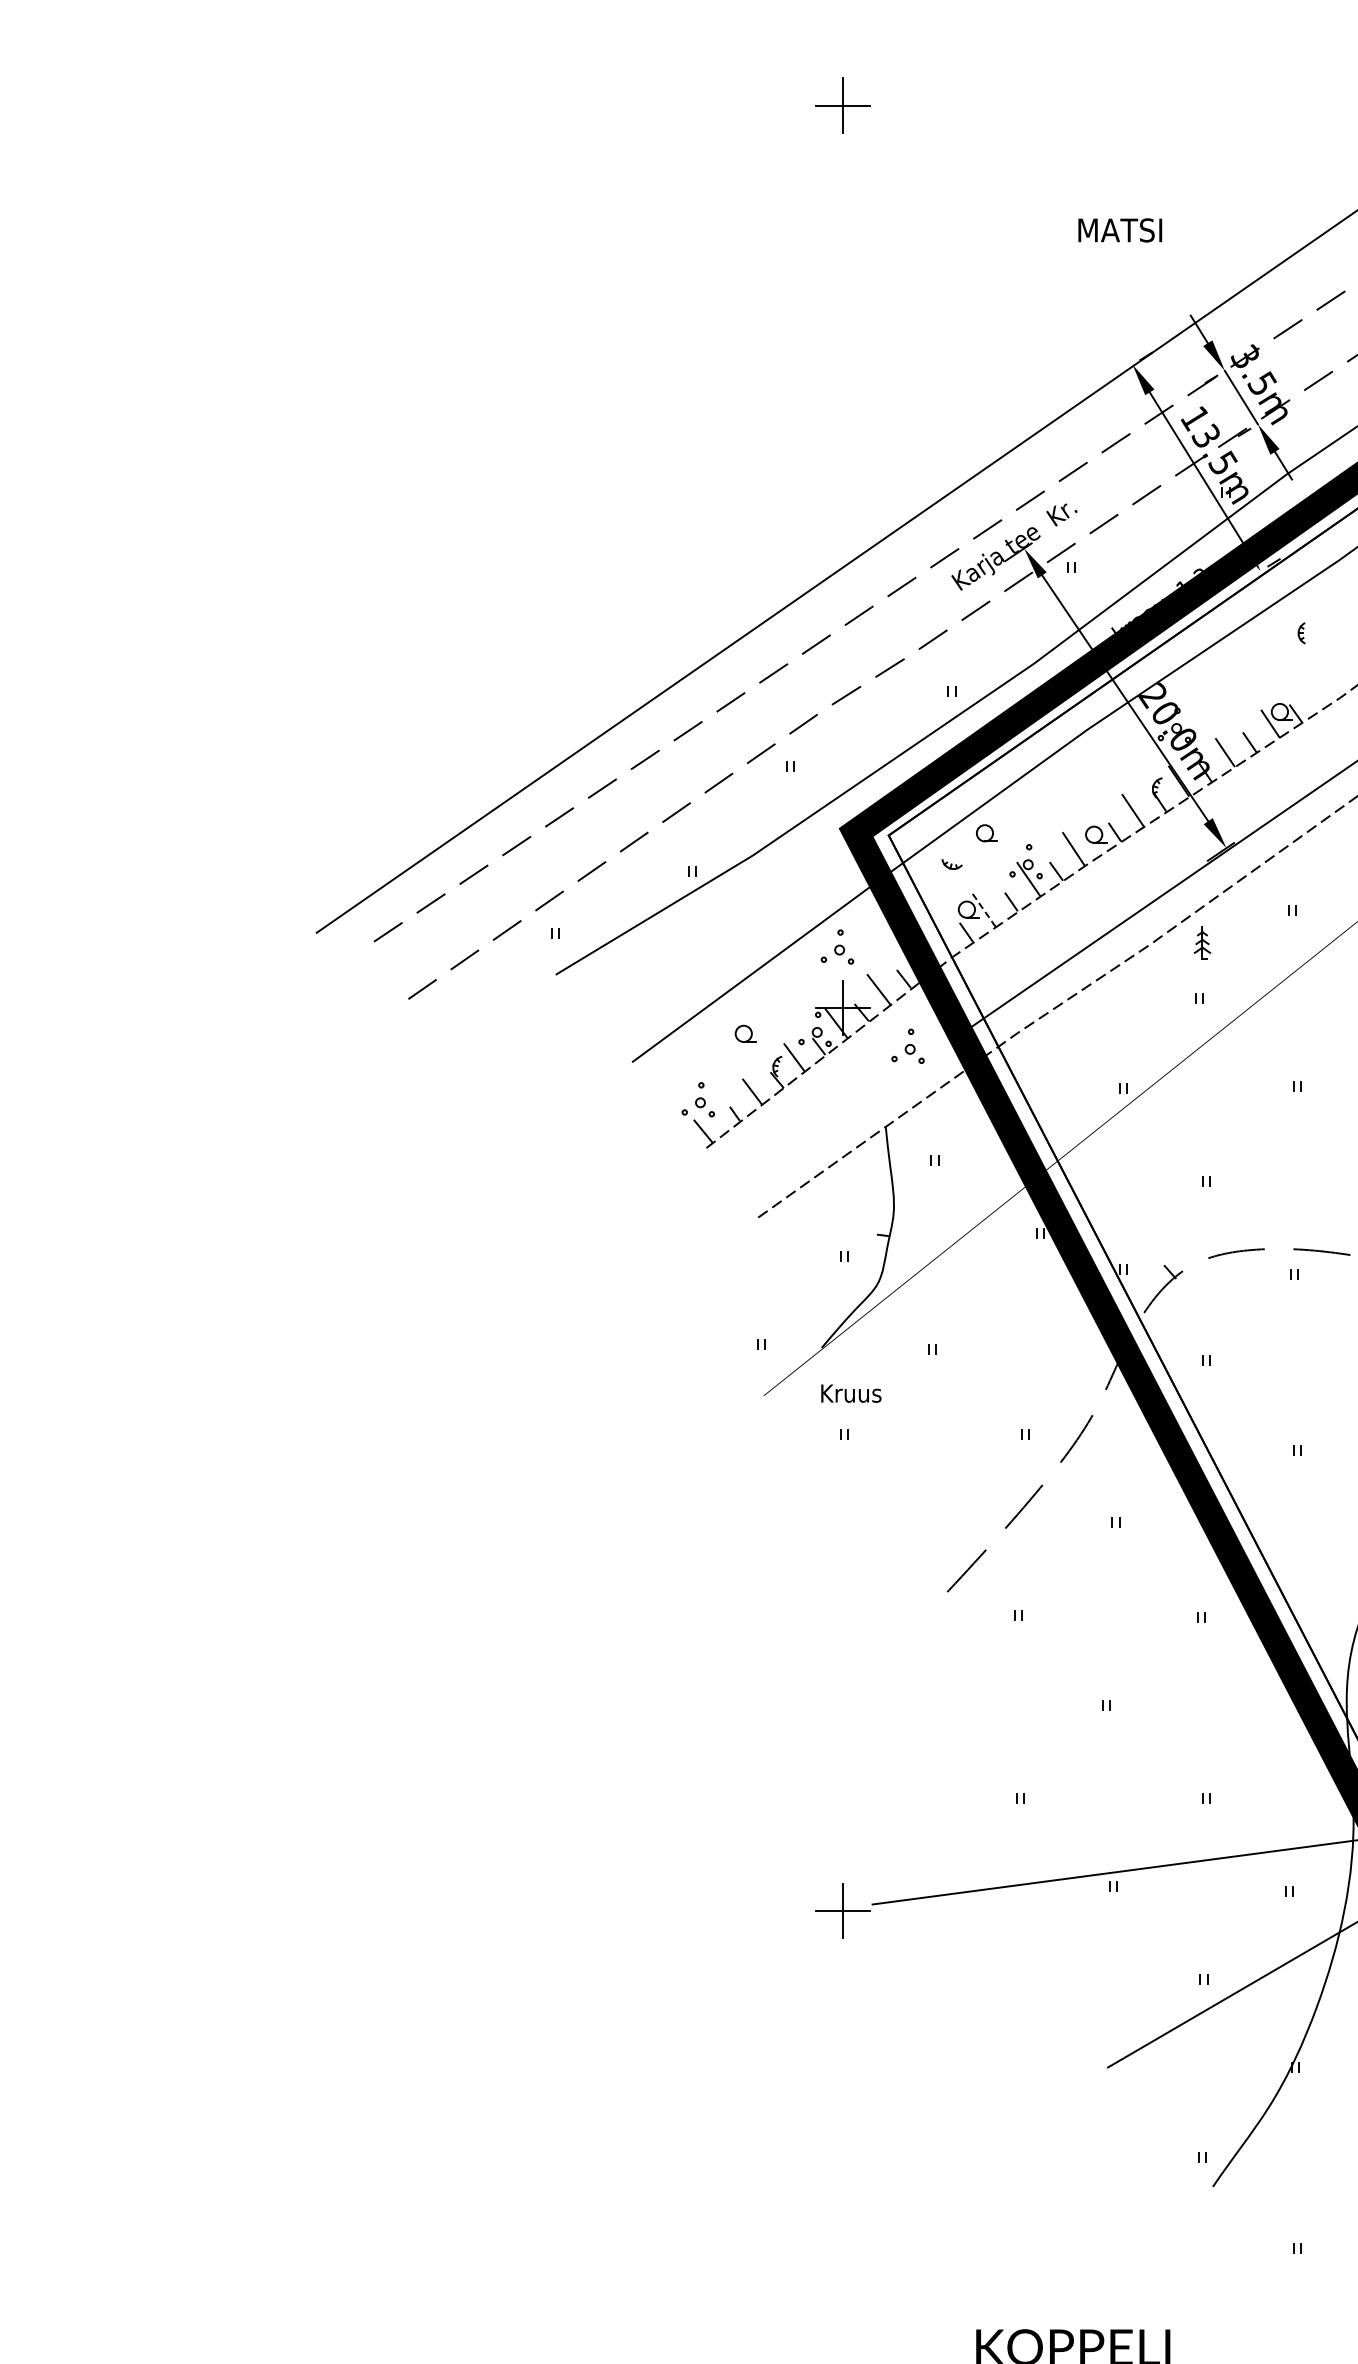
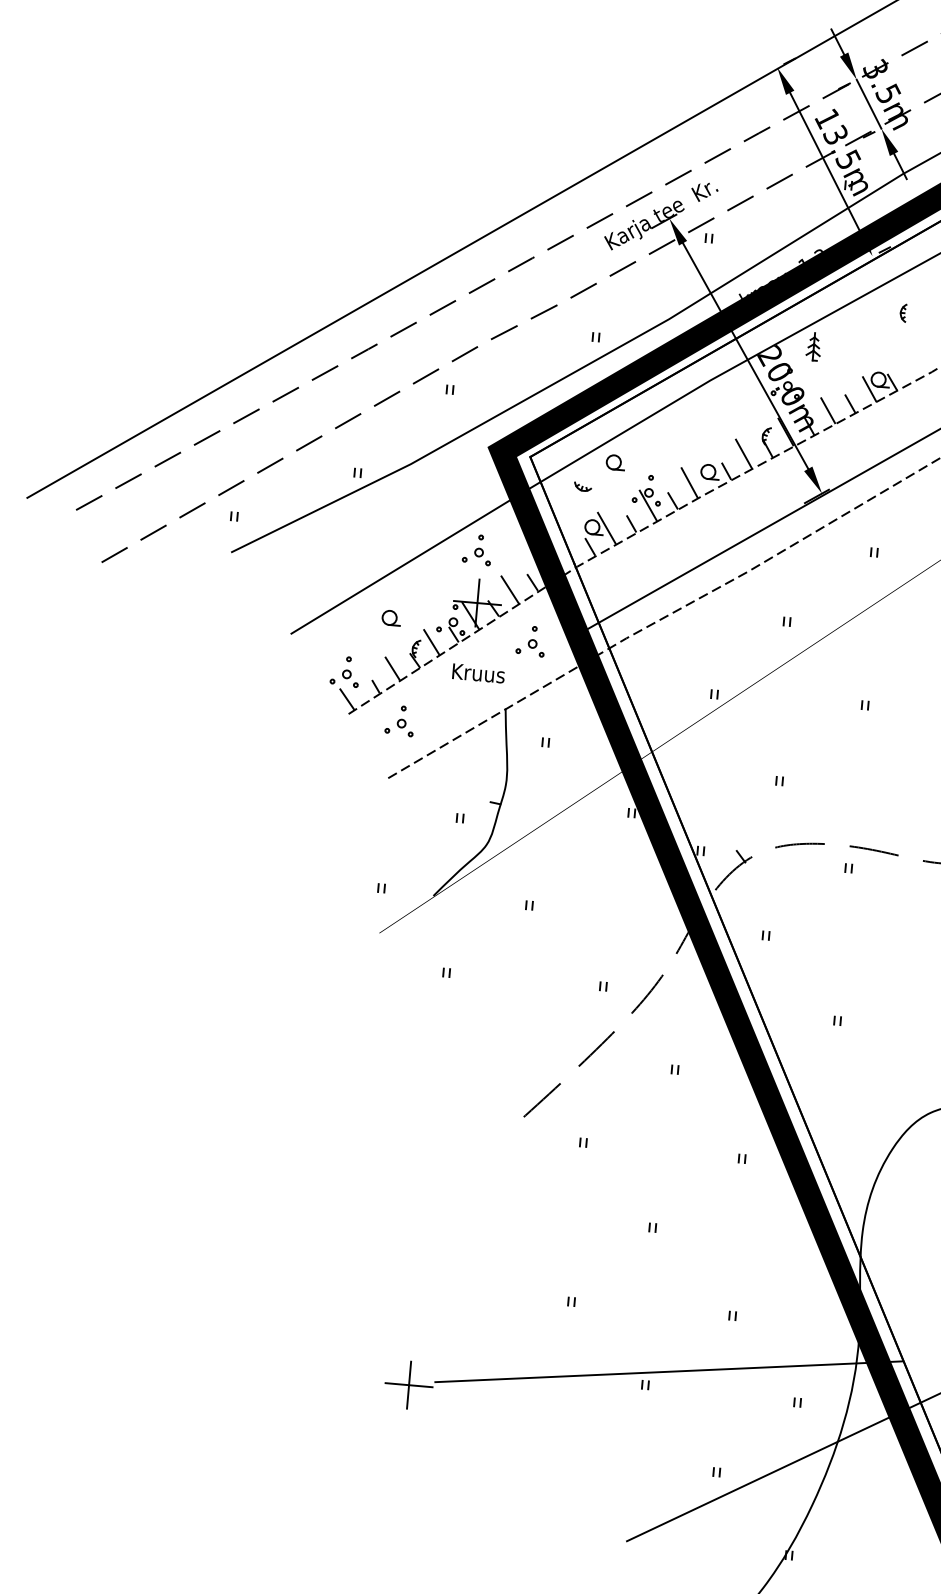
line: (983, 908) -> (606, 527), dashed -> solid
part: (1202, 942) -> (813, 346), moved
part: (765, 1150) -> (399, 720), added
text: (851, 1393) -> (478, 673), moved

